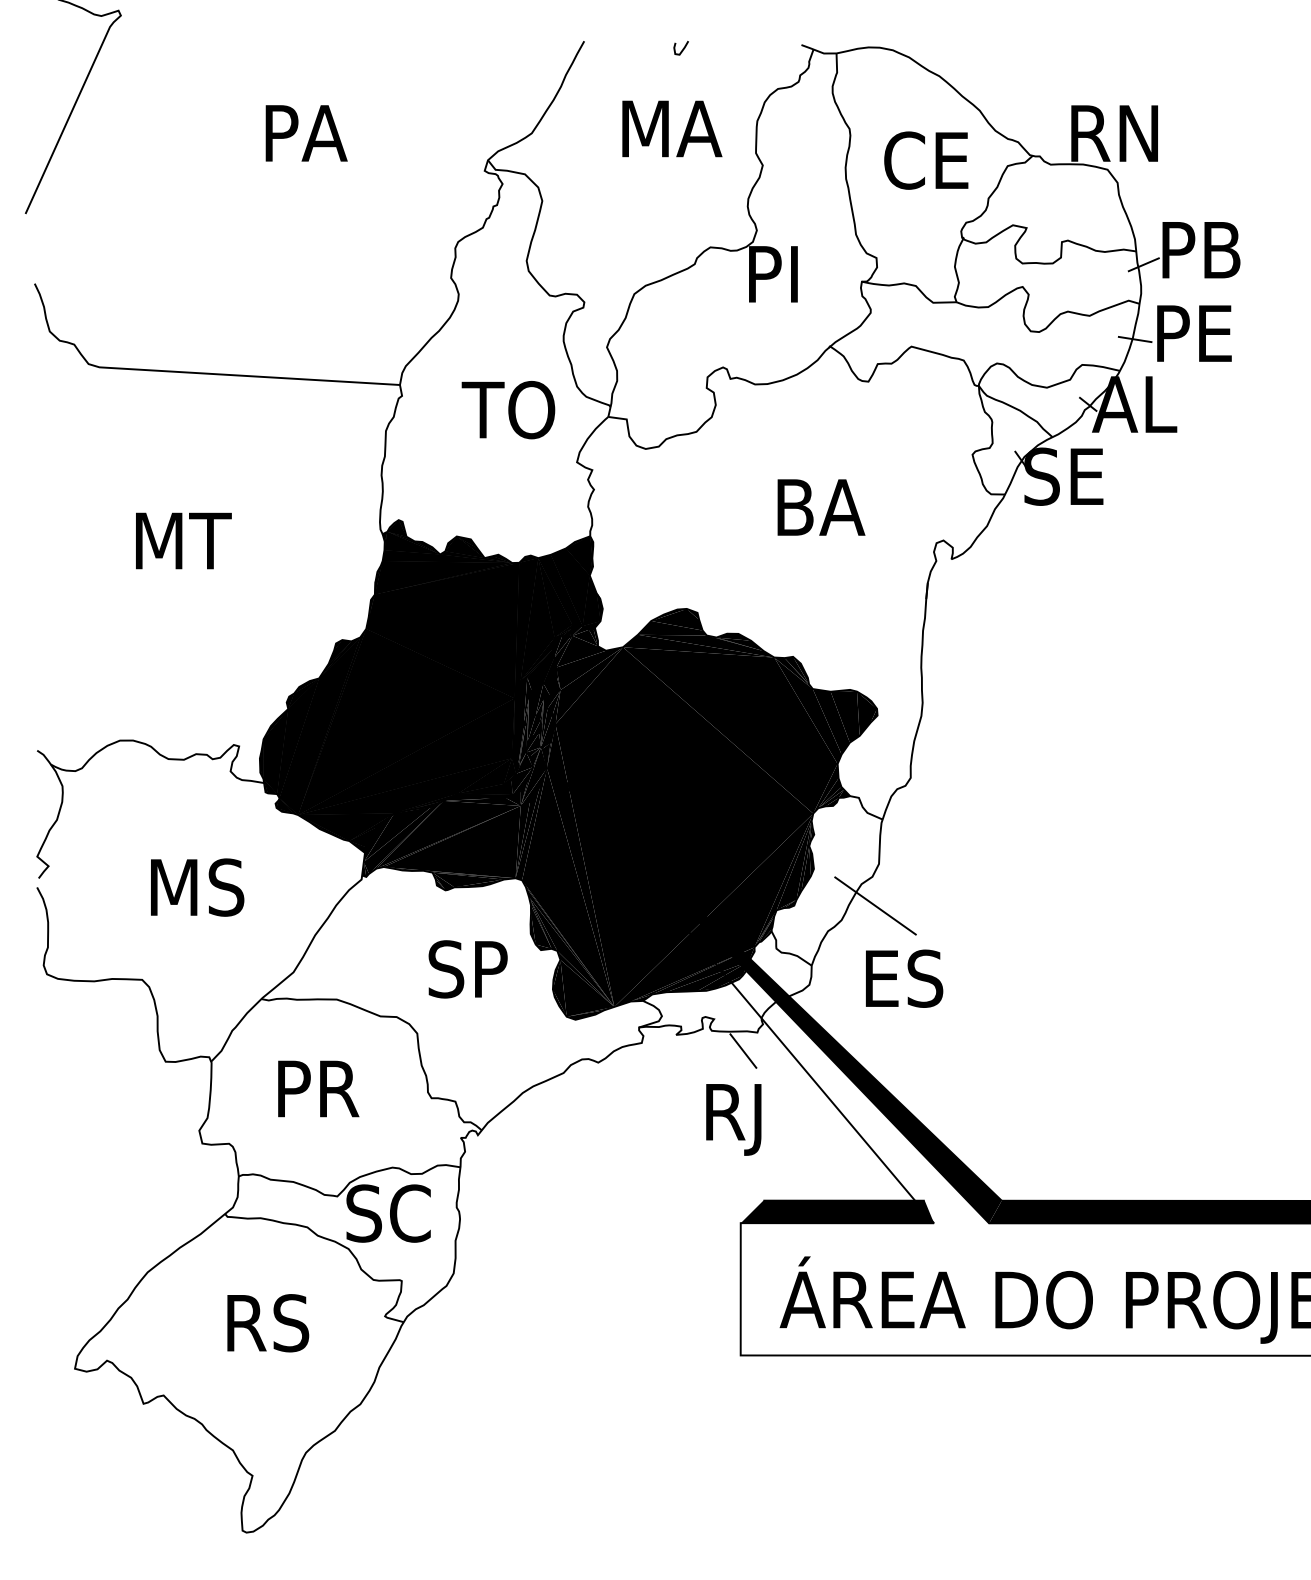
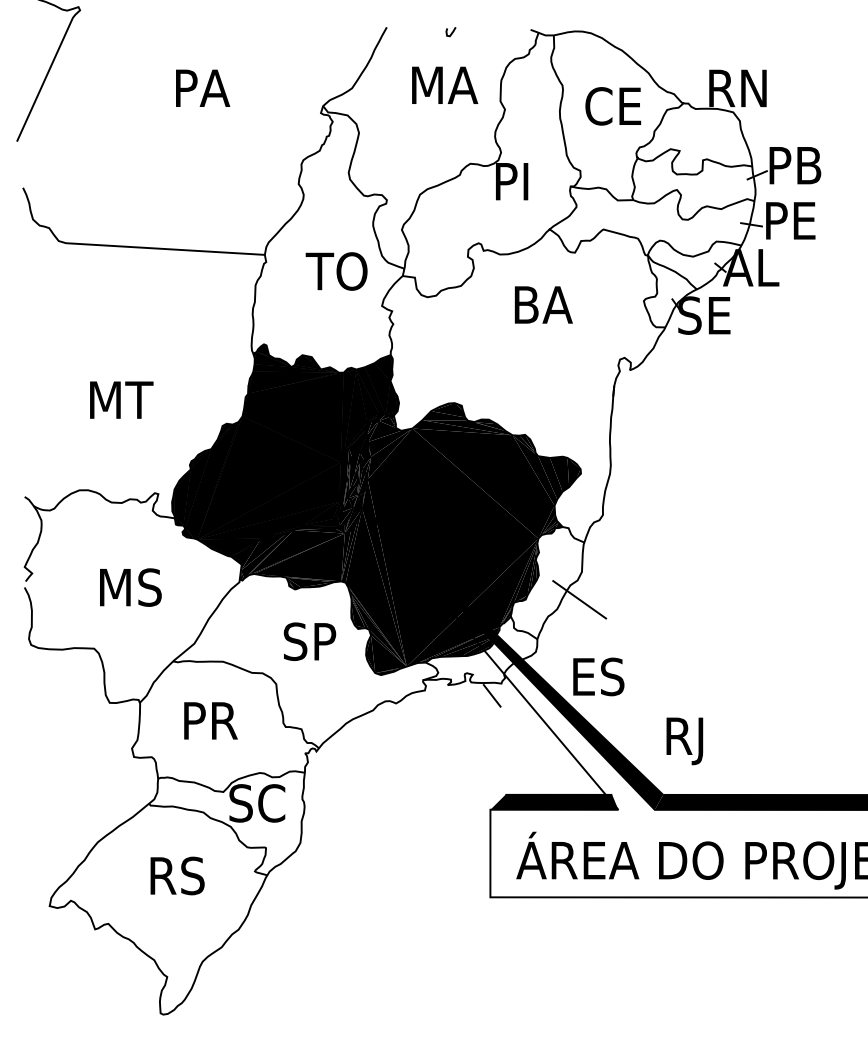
text: (820, 506) -> (543, 304), moved
text: (183, 539) -> (121, 399), moved
text: (903, 978) -> (598, 676), moved
text: (733, 1120) -> (684, 741), moved

